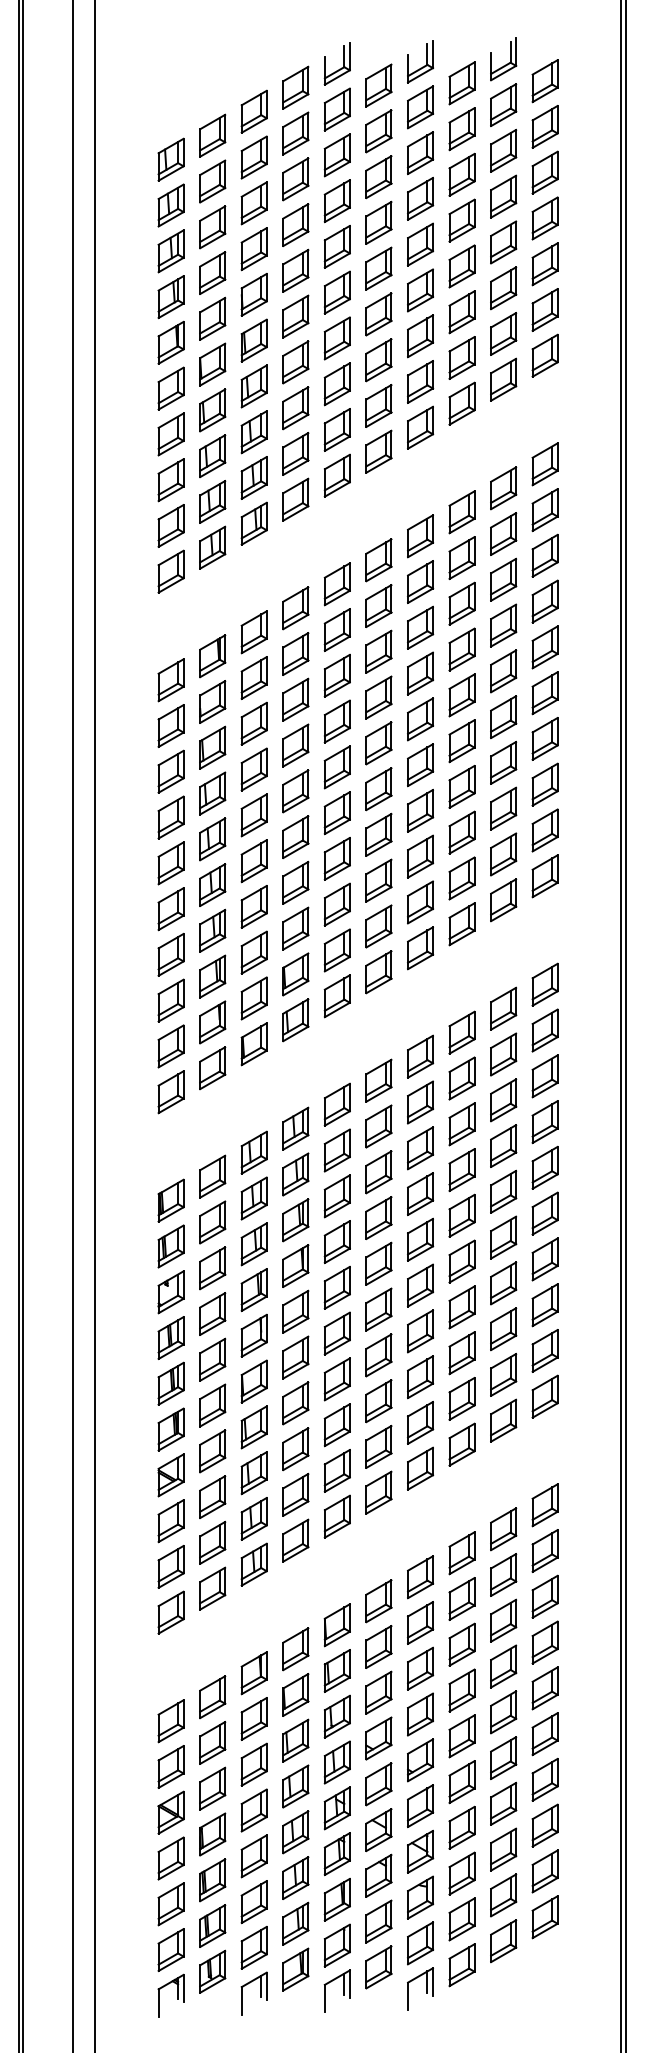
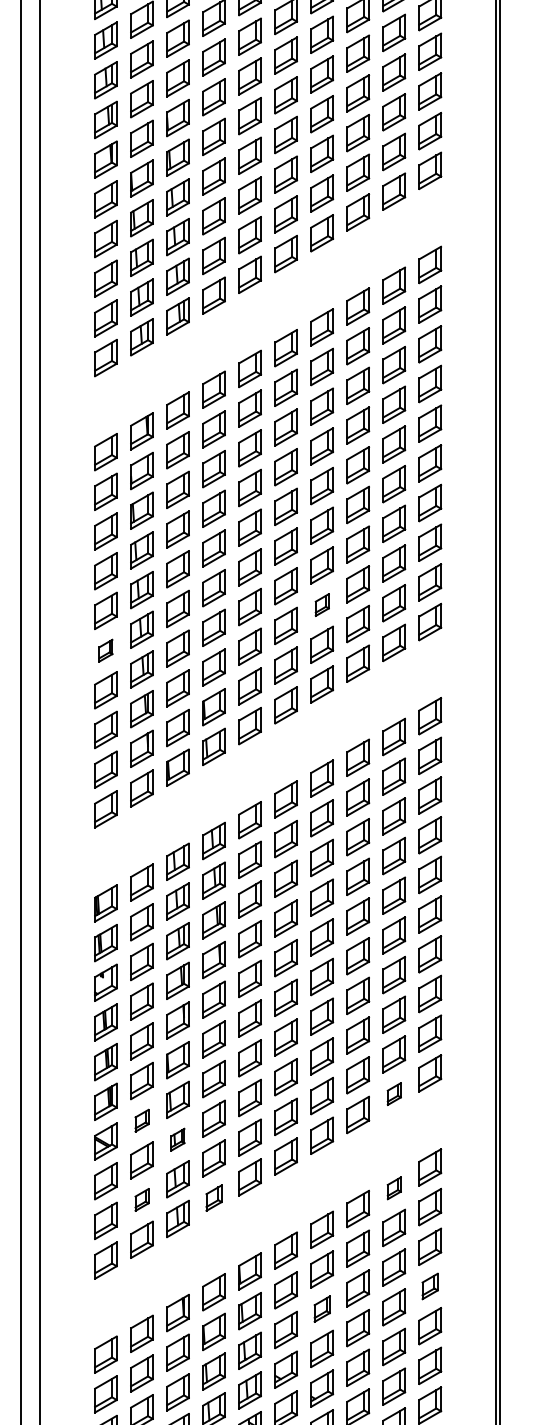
part: (420, 856) -> (322, 604), size x0.6
part: (170, 909) -> (105, 650), size x0.6
part: (503, 1420) -> (394, 1093), size x0.6
part: (212, 1451) -> (141, 1120), size x0.6
part: (253, 1473) -> (177, 1139), size x0.6
part: (503, 1529) -> (394, 1188), size x0.6
part: (295, 1540) -> (213, 1198), size x0.7
part: (212, 1542) -> (141, 1199), size x0.6
part: (544, 1642) -> (429, 1286), size x0.7
part: (420, 1668) -> (322, 1308), size x0.7

